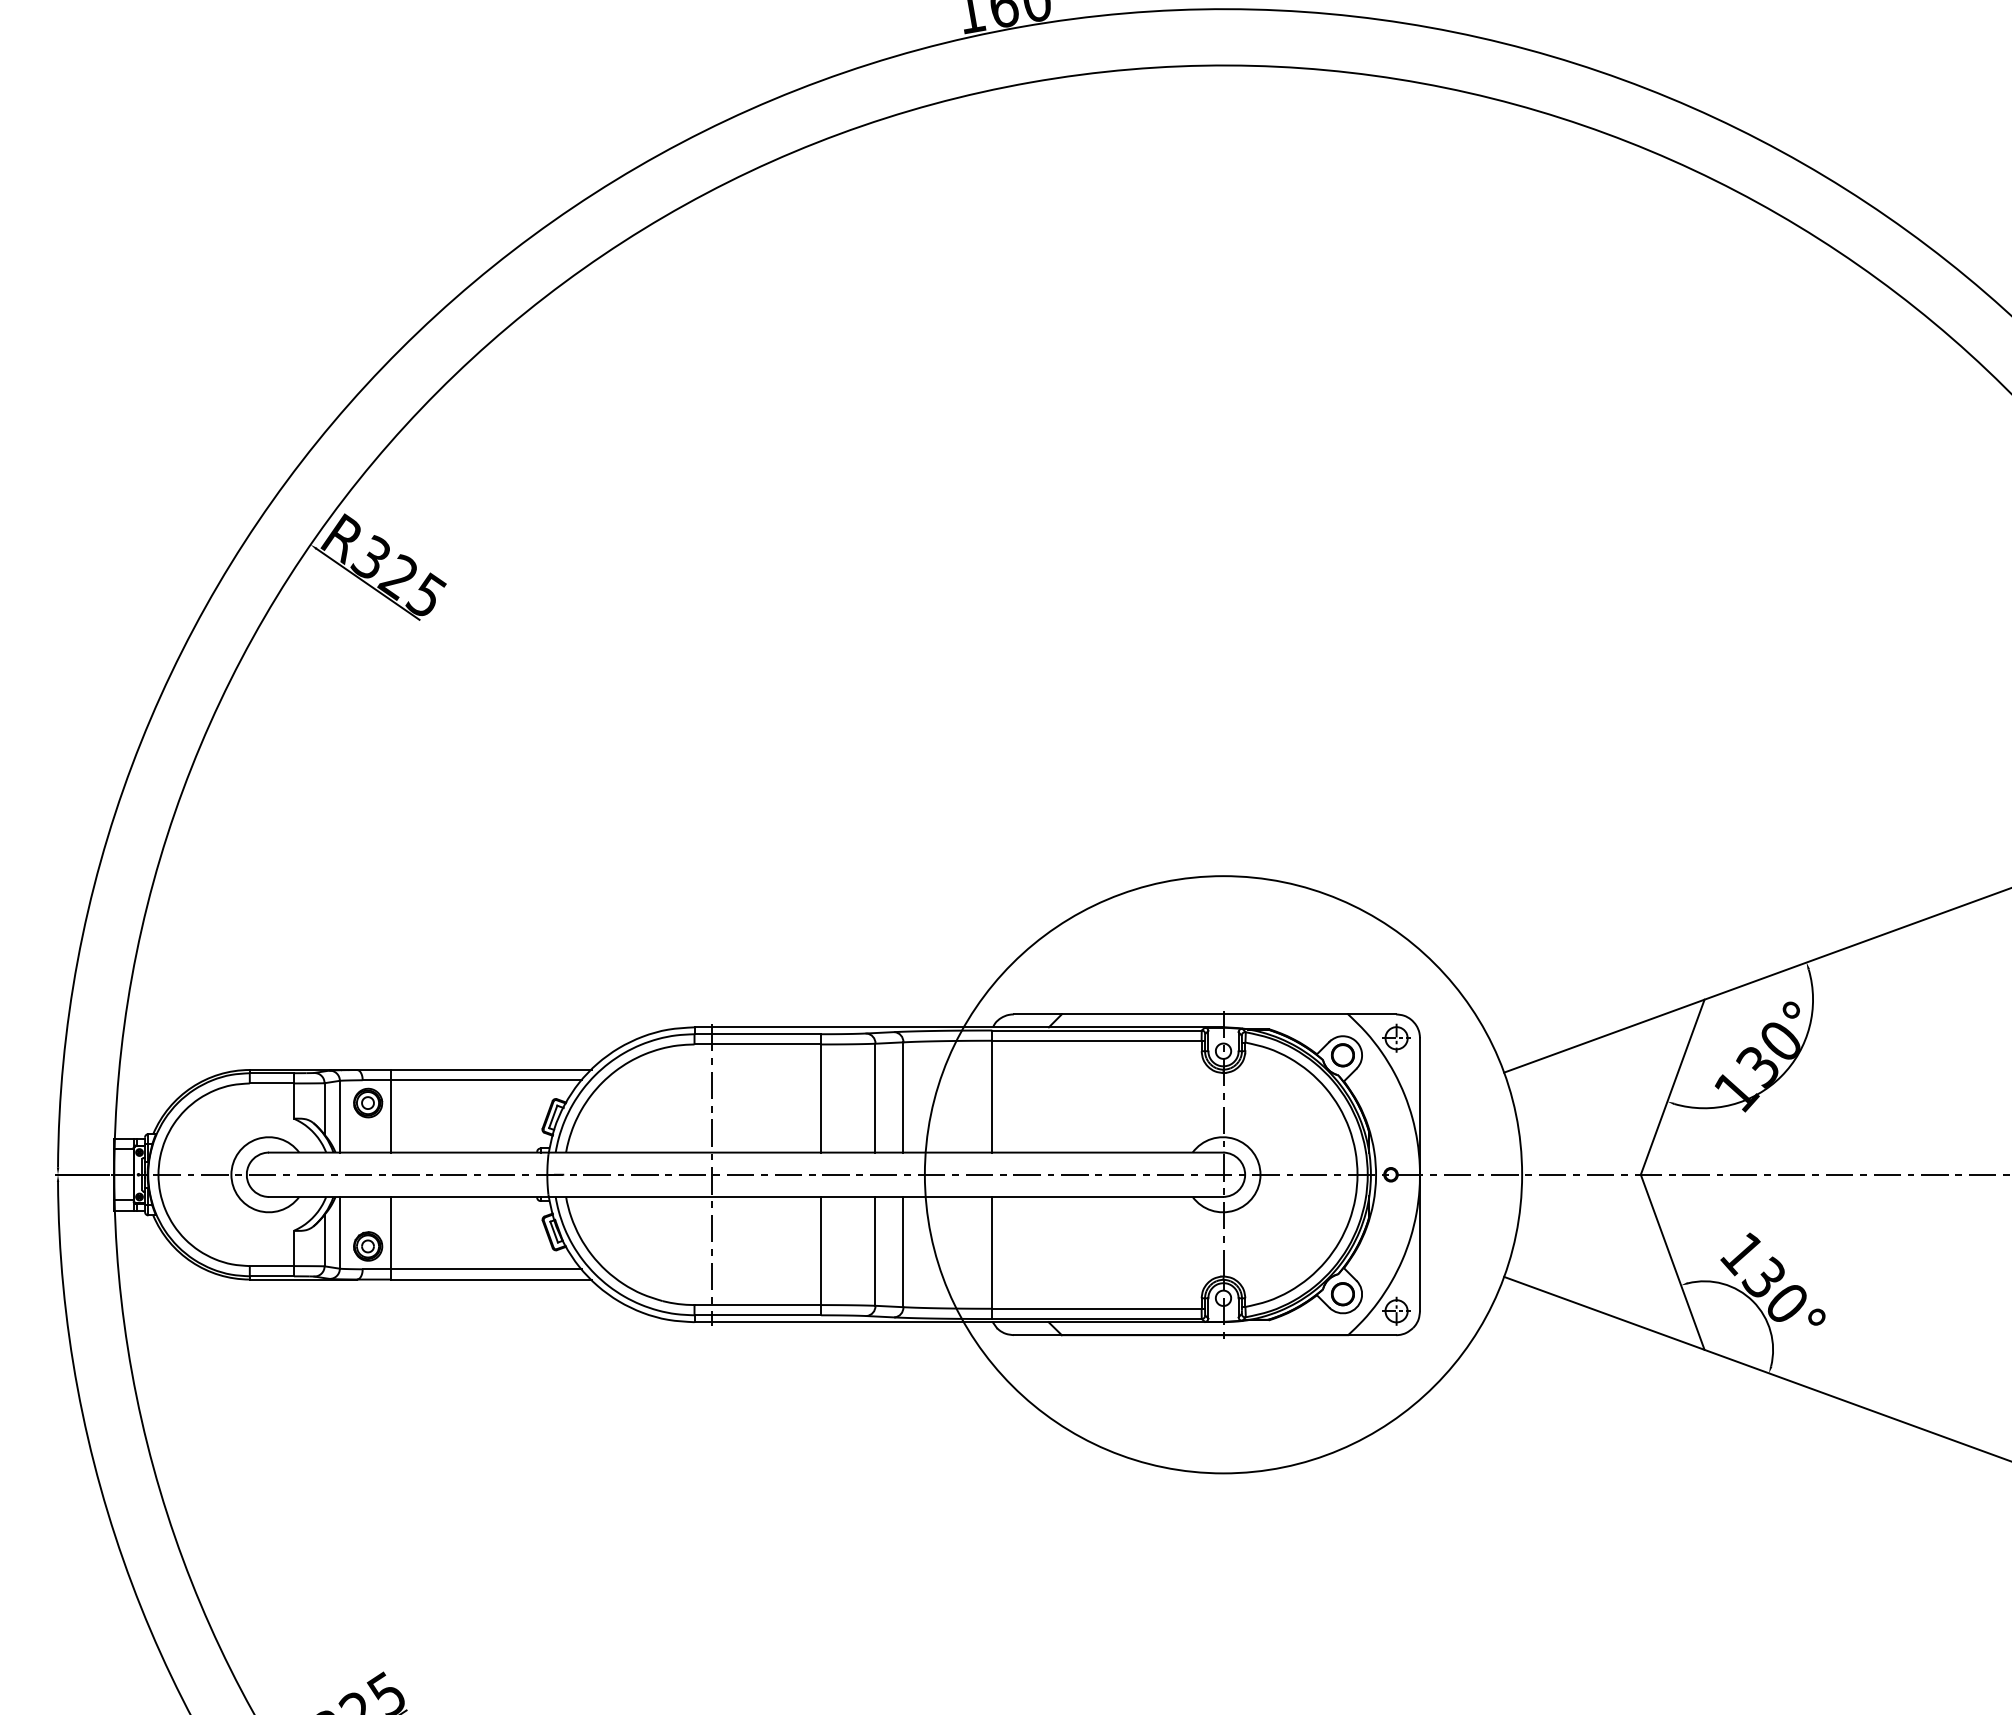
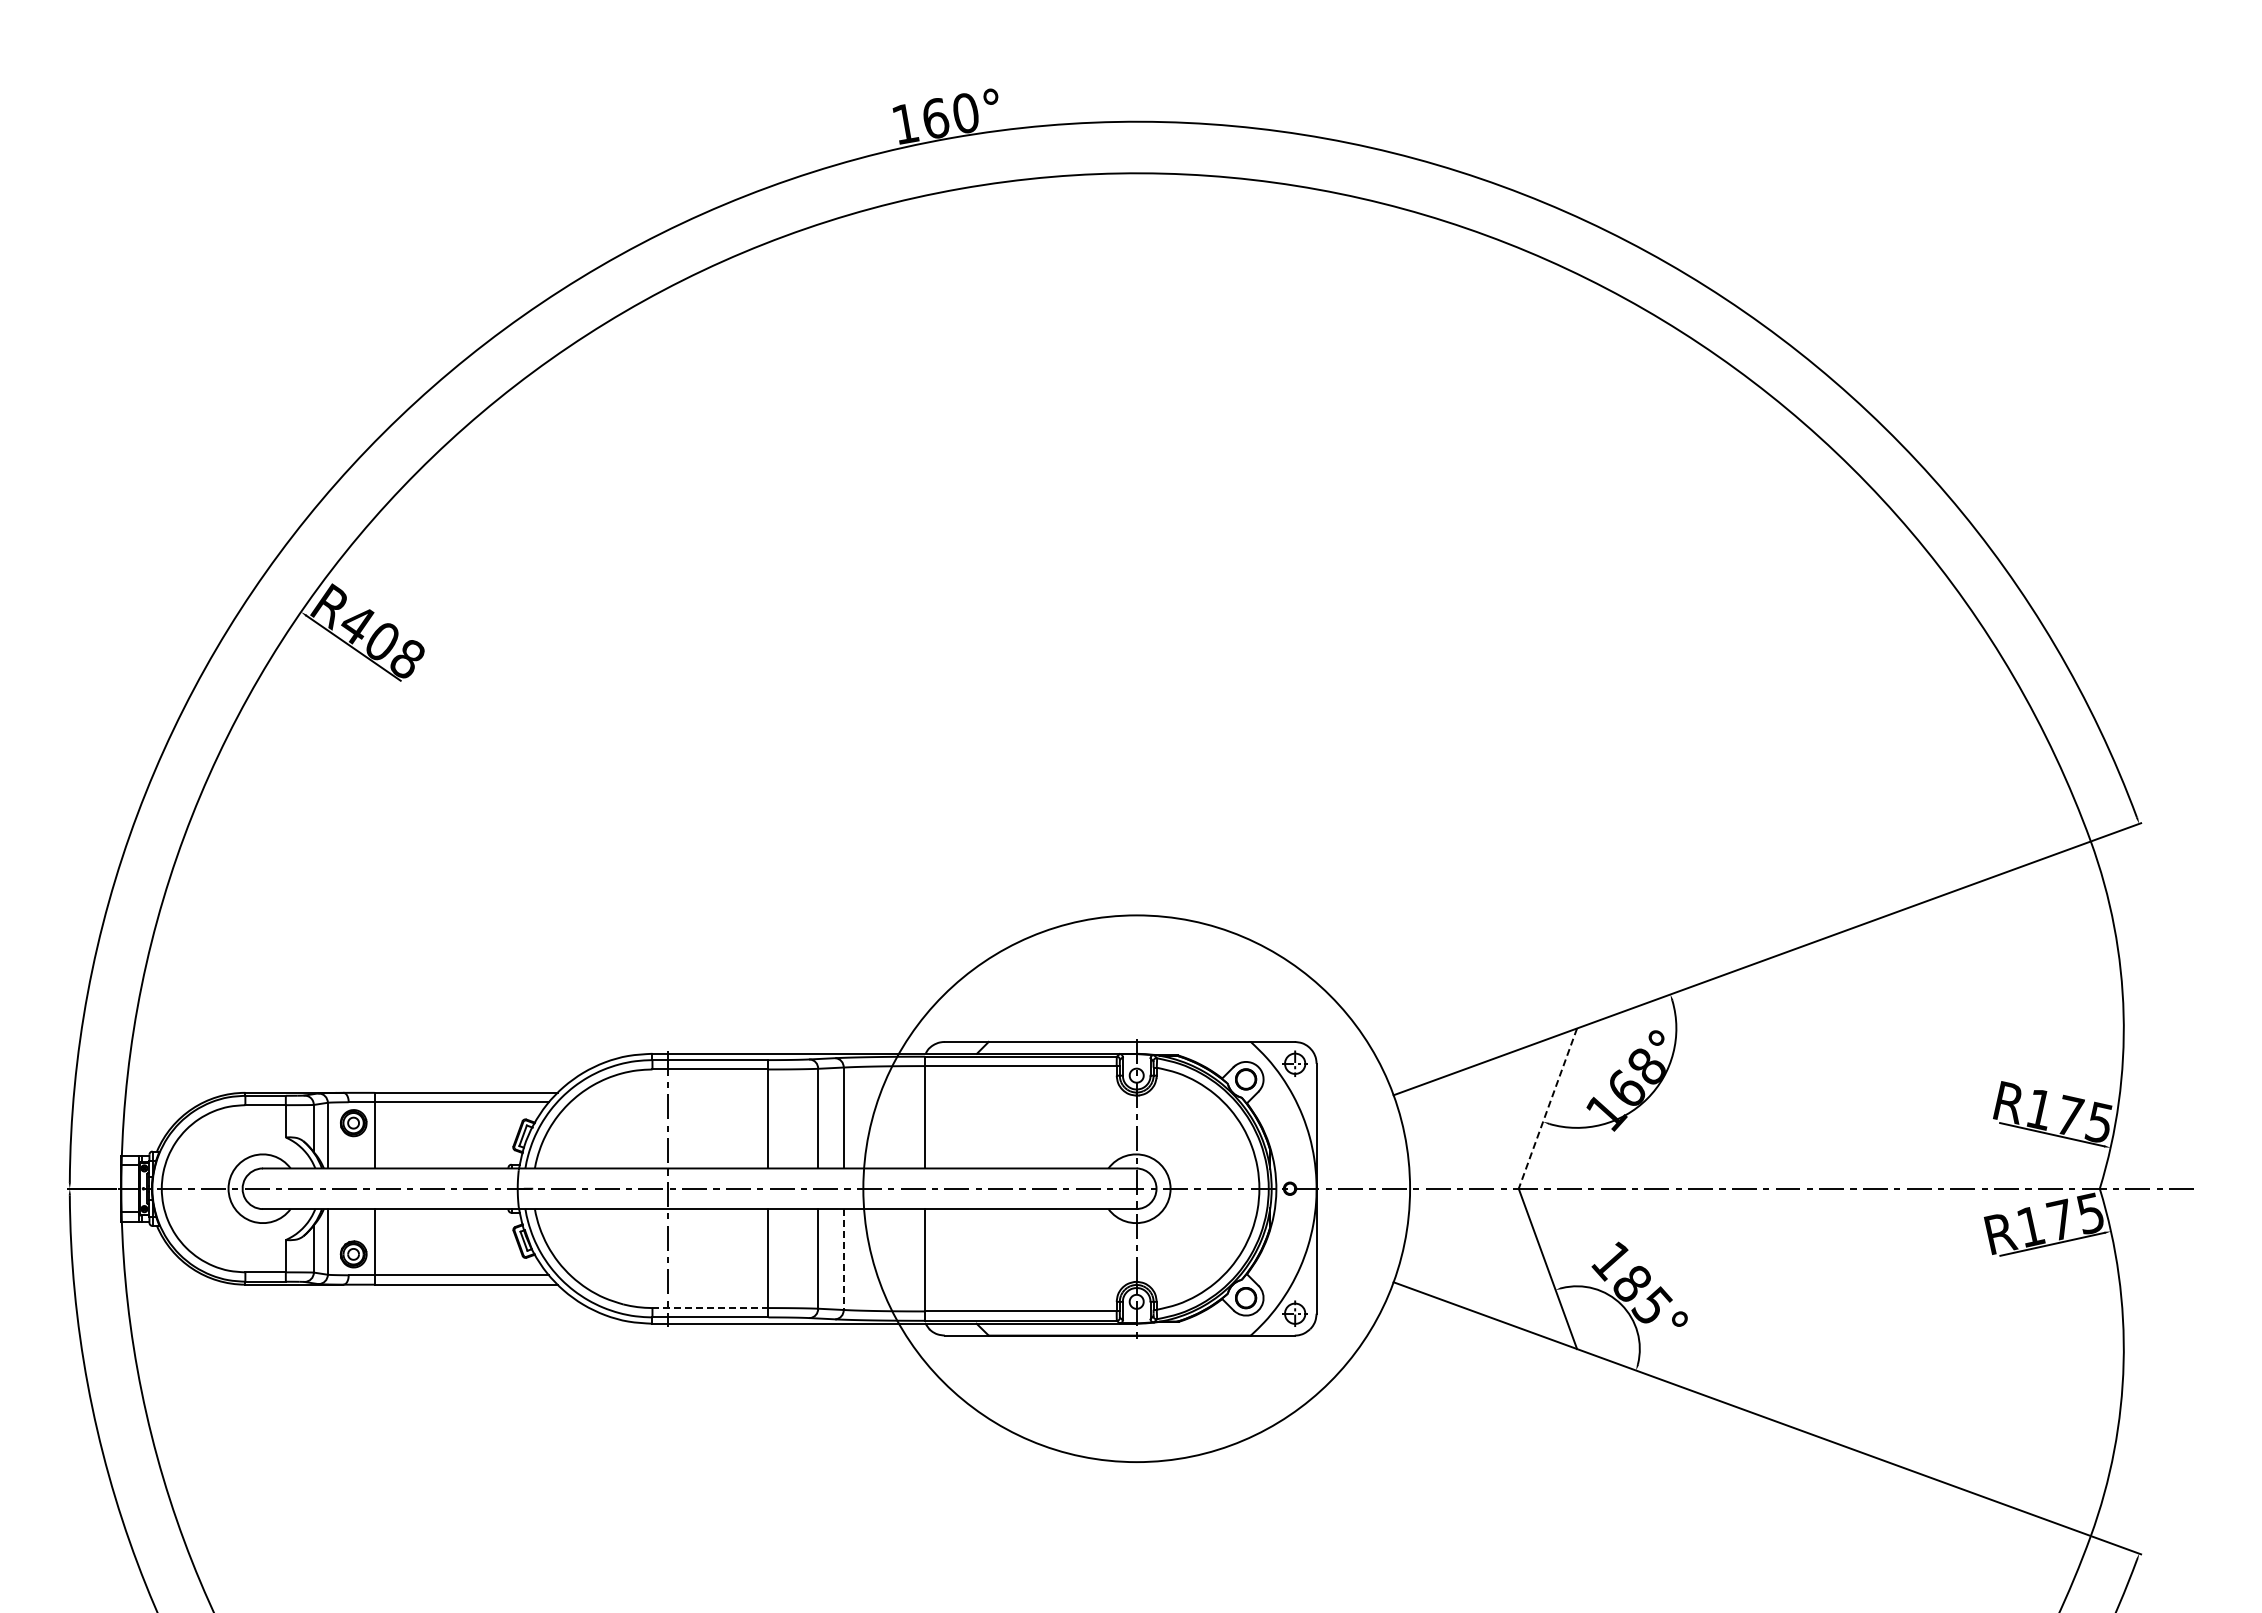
text: (398, 575) -> (381, 640), R325 -> R408
text: (1768, 1054) -> (1635, 1078), 130° -> 168°
line: (1672, 1088) -> (1547, 1109), solid -> dashed
line: (903, 1253) -> (843, 1260), solid -> dashed
text: (1774, 1289) -> (1641, 1293), 130° -> 185°
line: (757, 1305) -> (710, 1308), solid -> dashed

